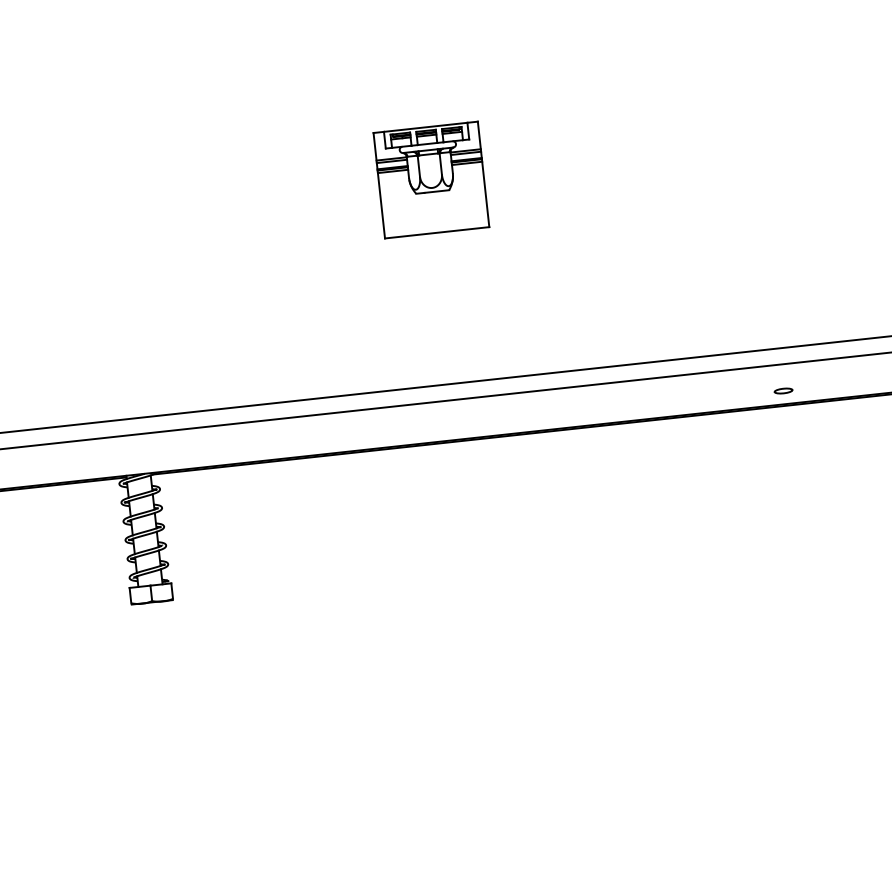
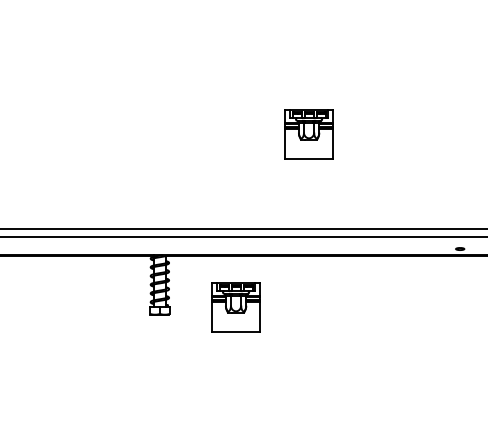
part: (313, 569) -> (235, 307), added

